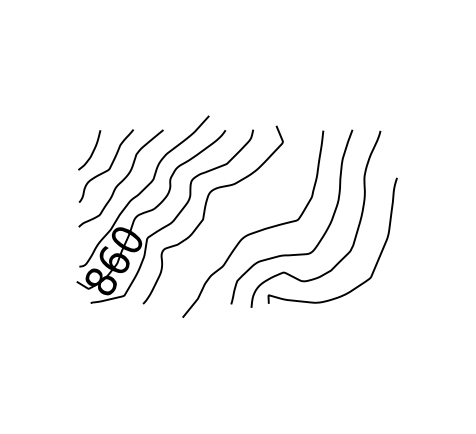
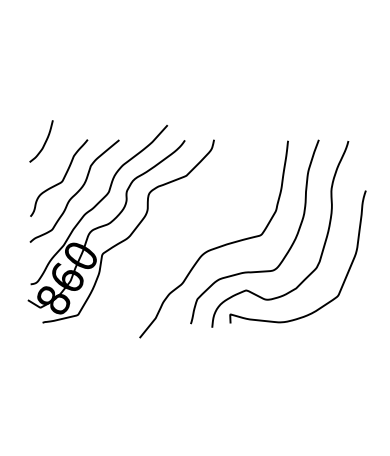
curve: (91, 152) -> (43, 143), moved
curve: (205, 212) -> (163, 227), removed

